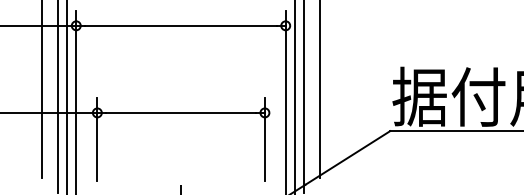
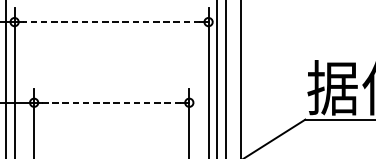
line: (181, 25) -> (112, 21), solid -> dashed
line: (181, 112) -> (112, 102), solid -> dashed

